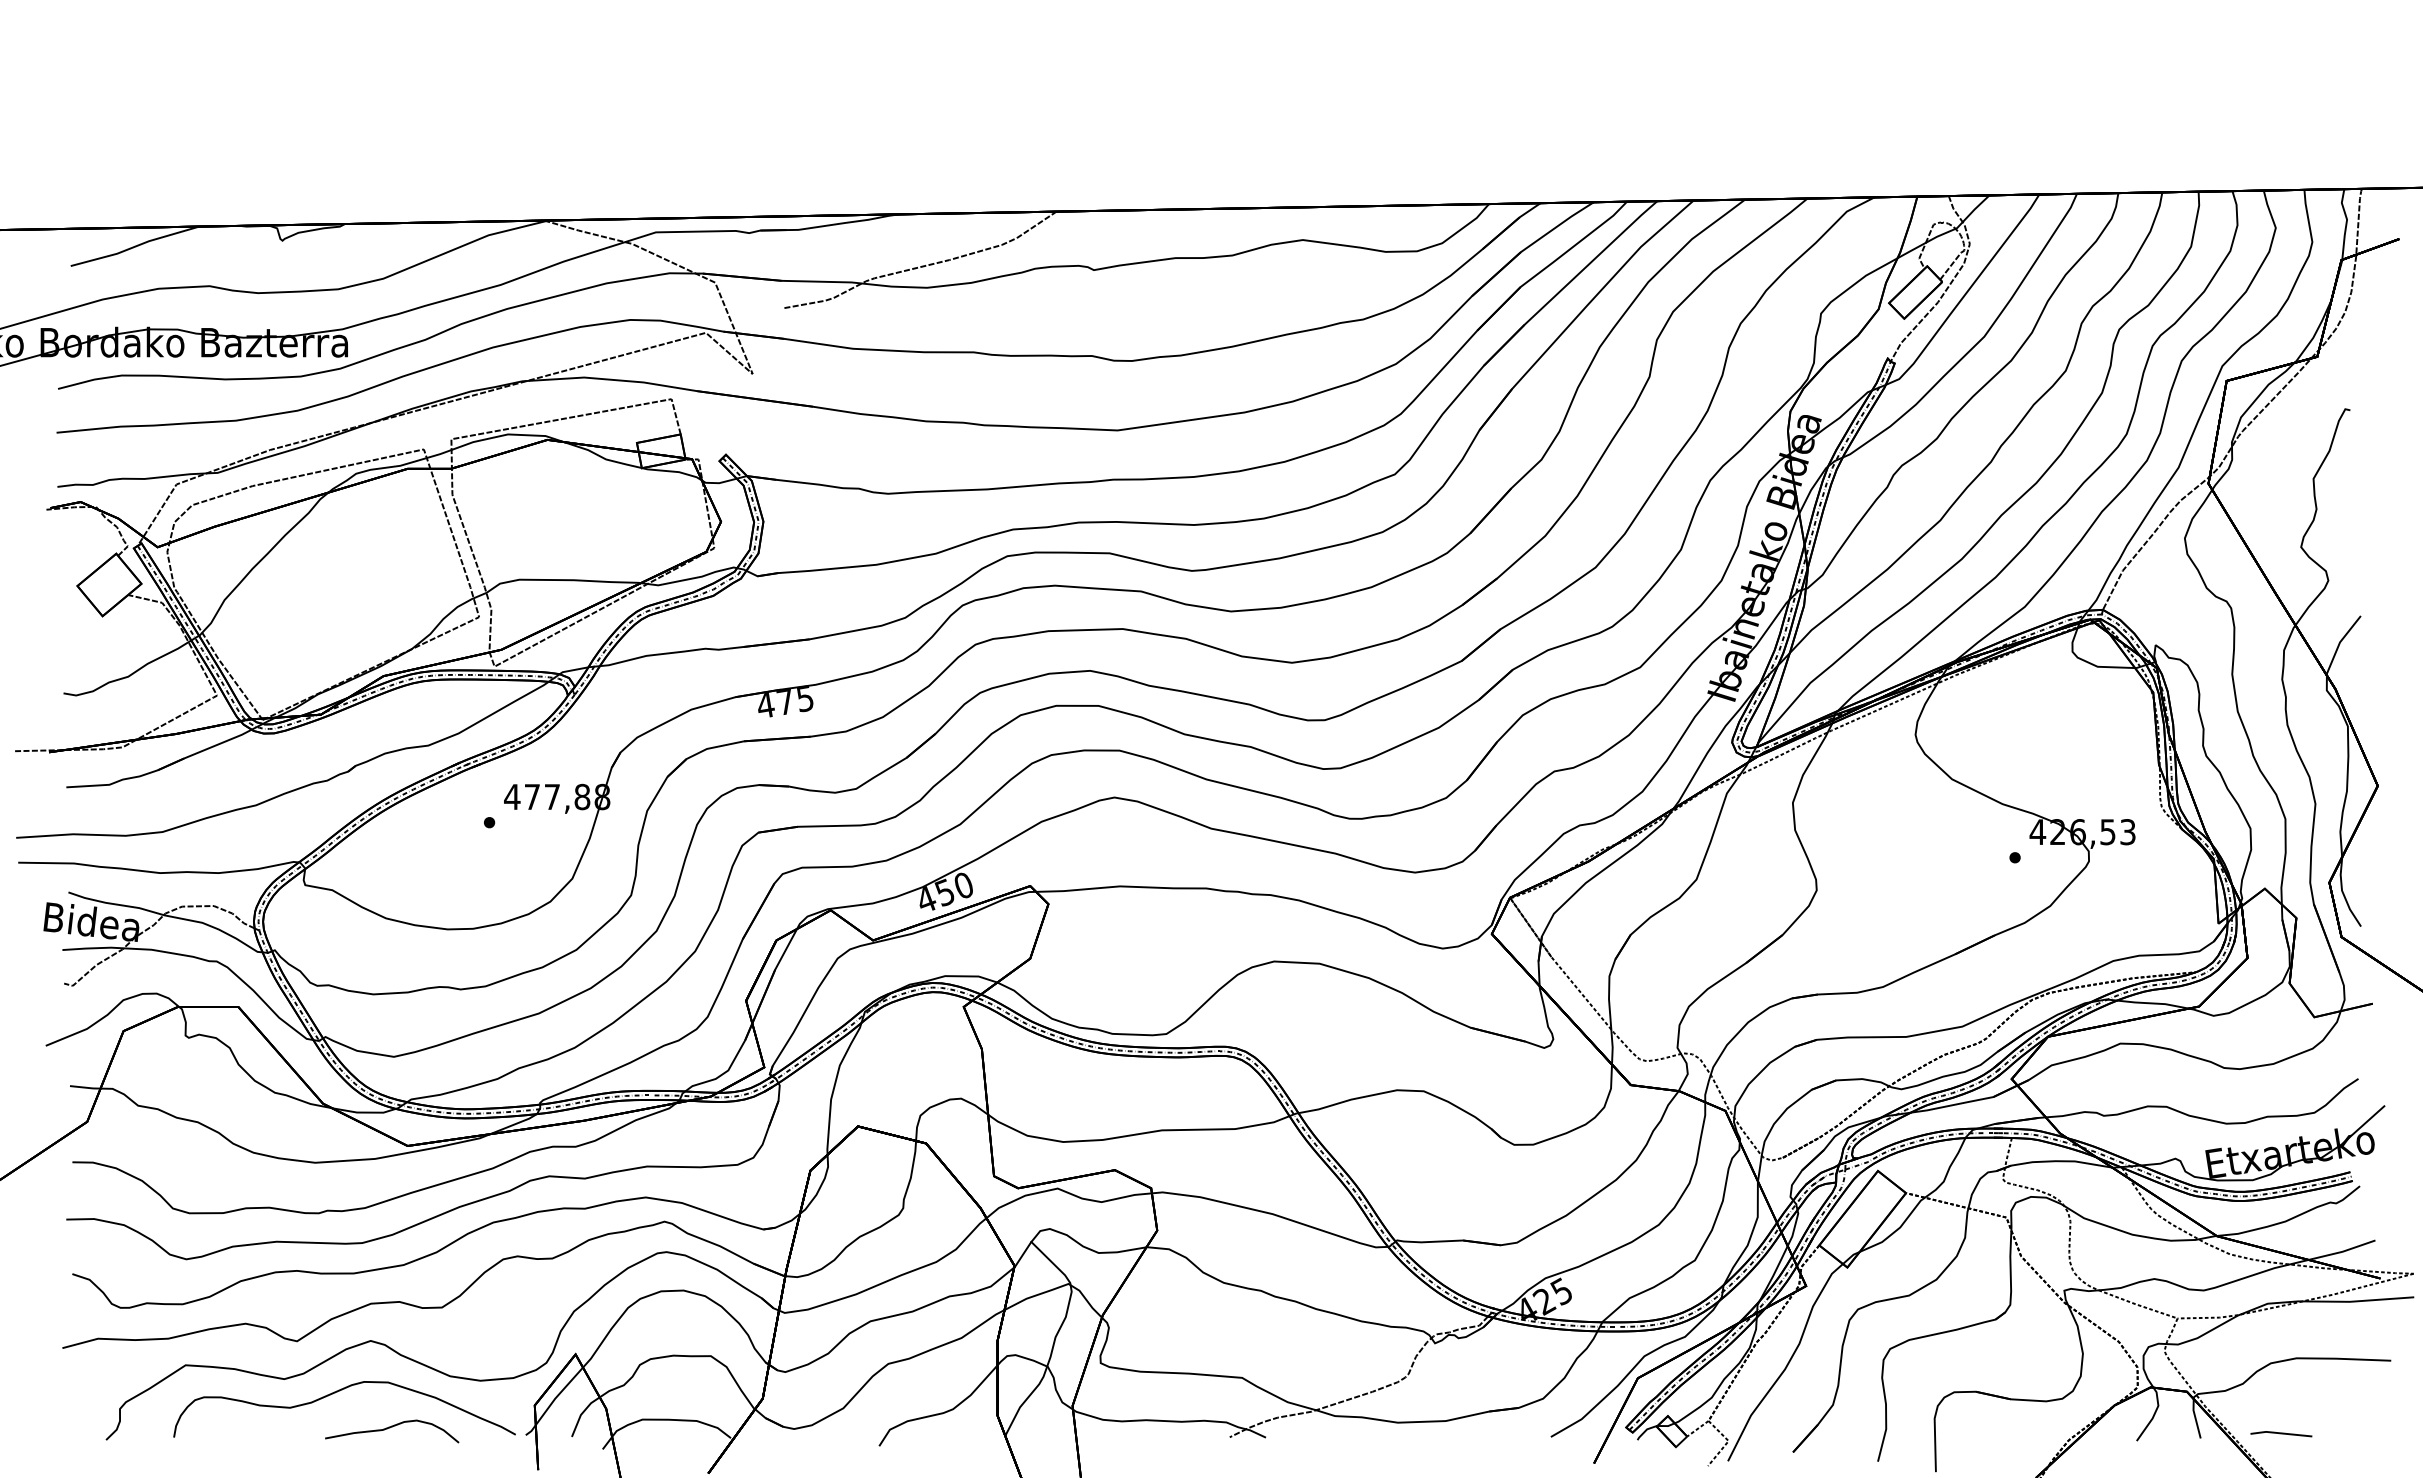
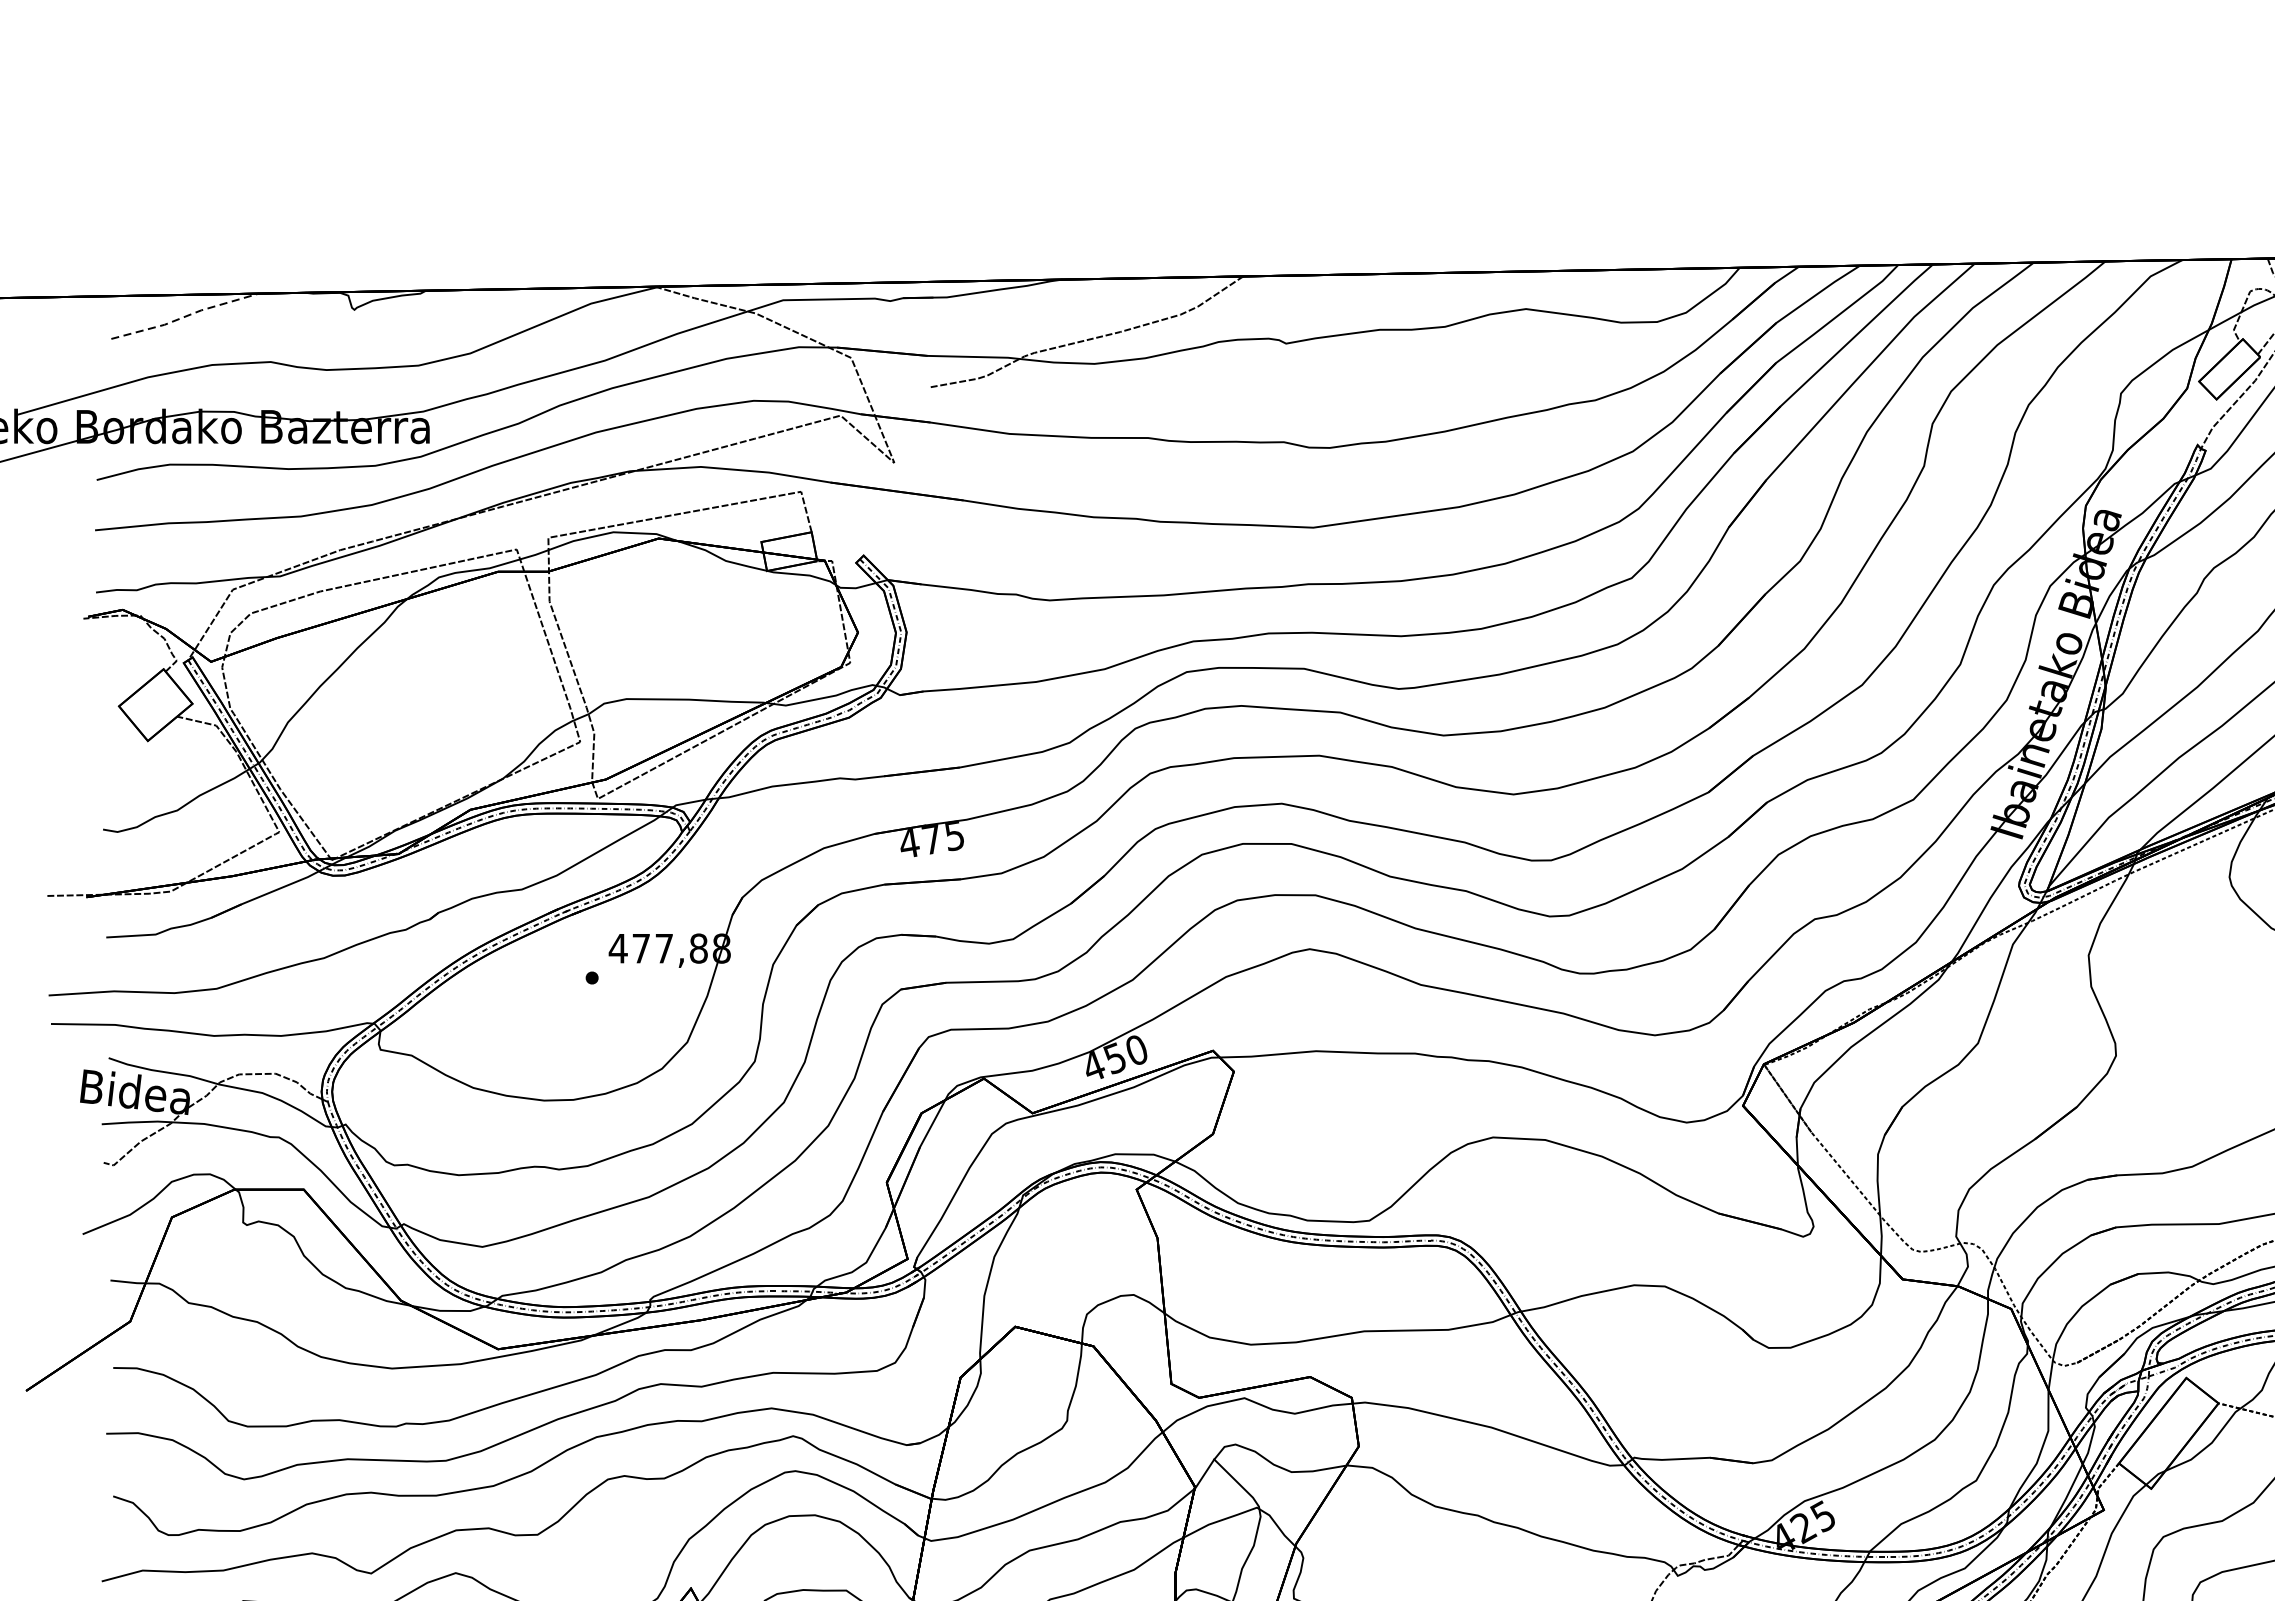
line: (135, 246) -> (185, 316), solid -> dashed

